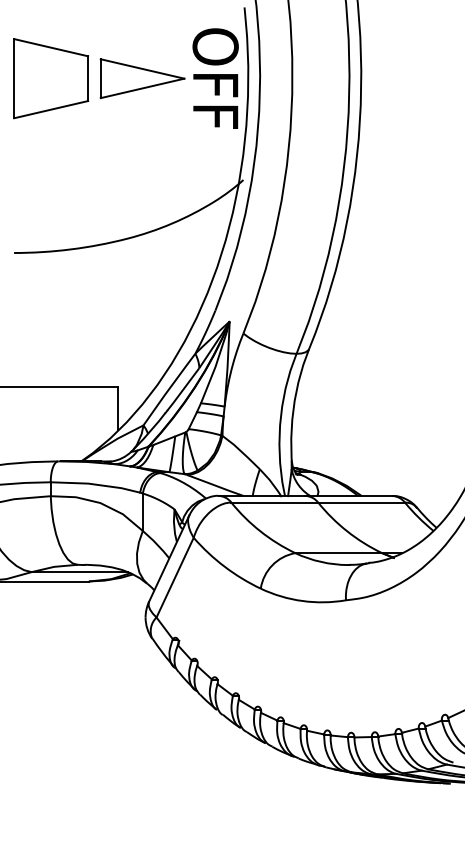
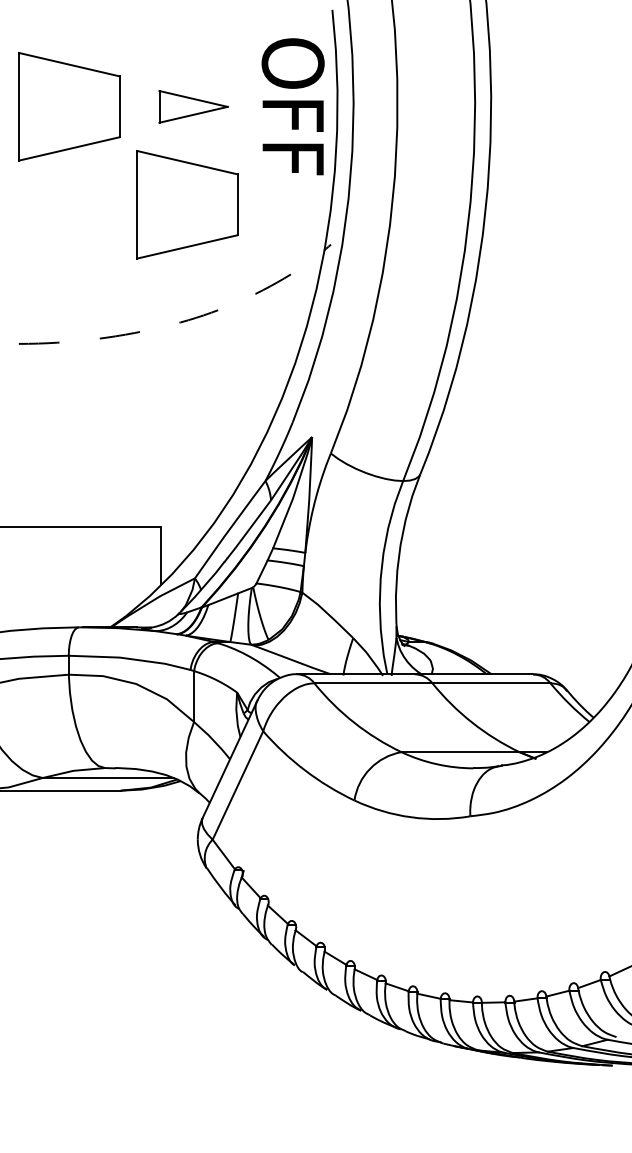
part: (142, 78) -> (193, 106), size x0.6
part: (138, 150) -> (187, 204), added
line: (138, 235) -> (187, 320), solid -> dashed

